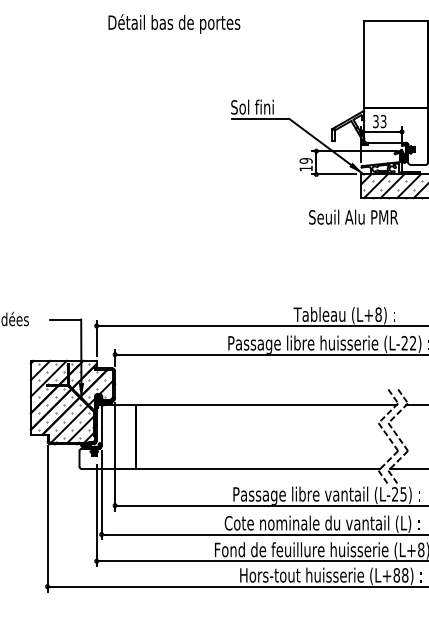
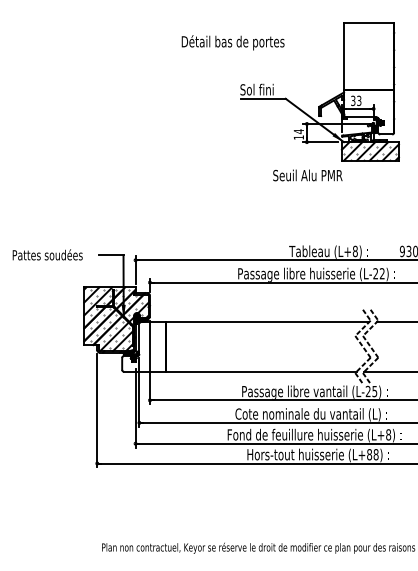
text: (173, 23) -> (232, 42), moved
text: (305, 160) -> (298, 131), 19 -> 14
text: (353, 217) -> (307, 175), moved

